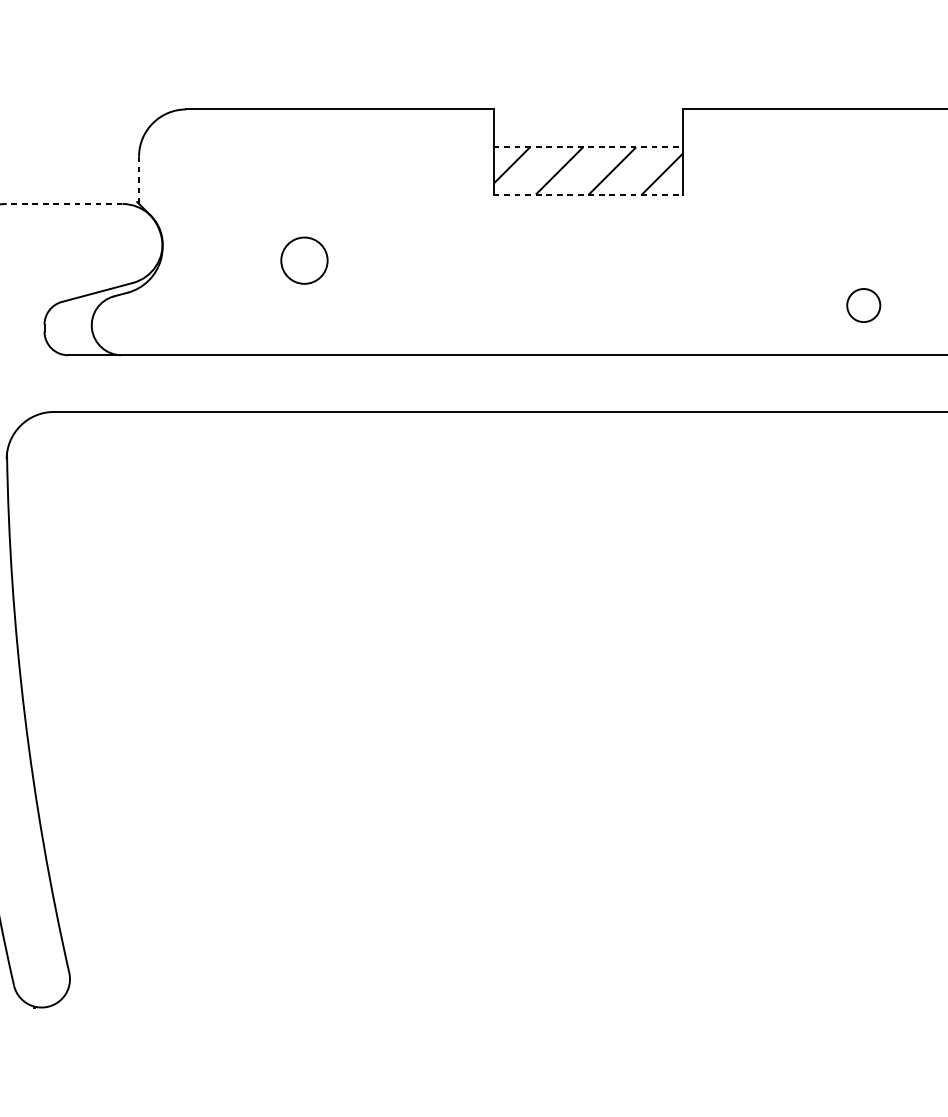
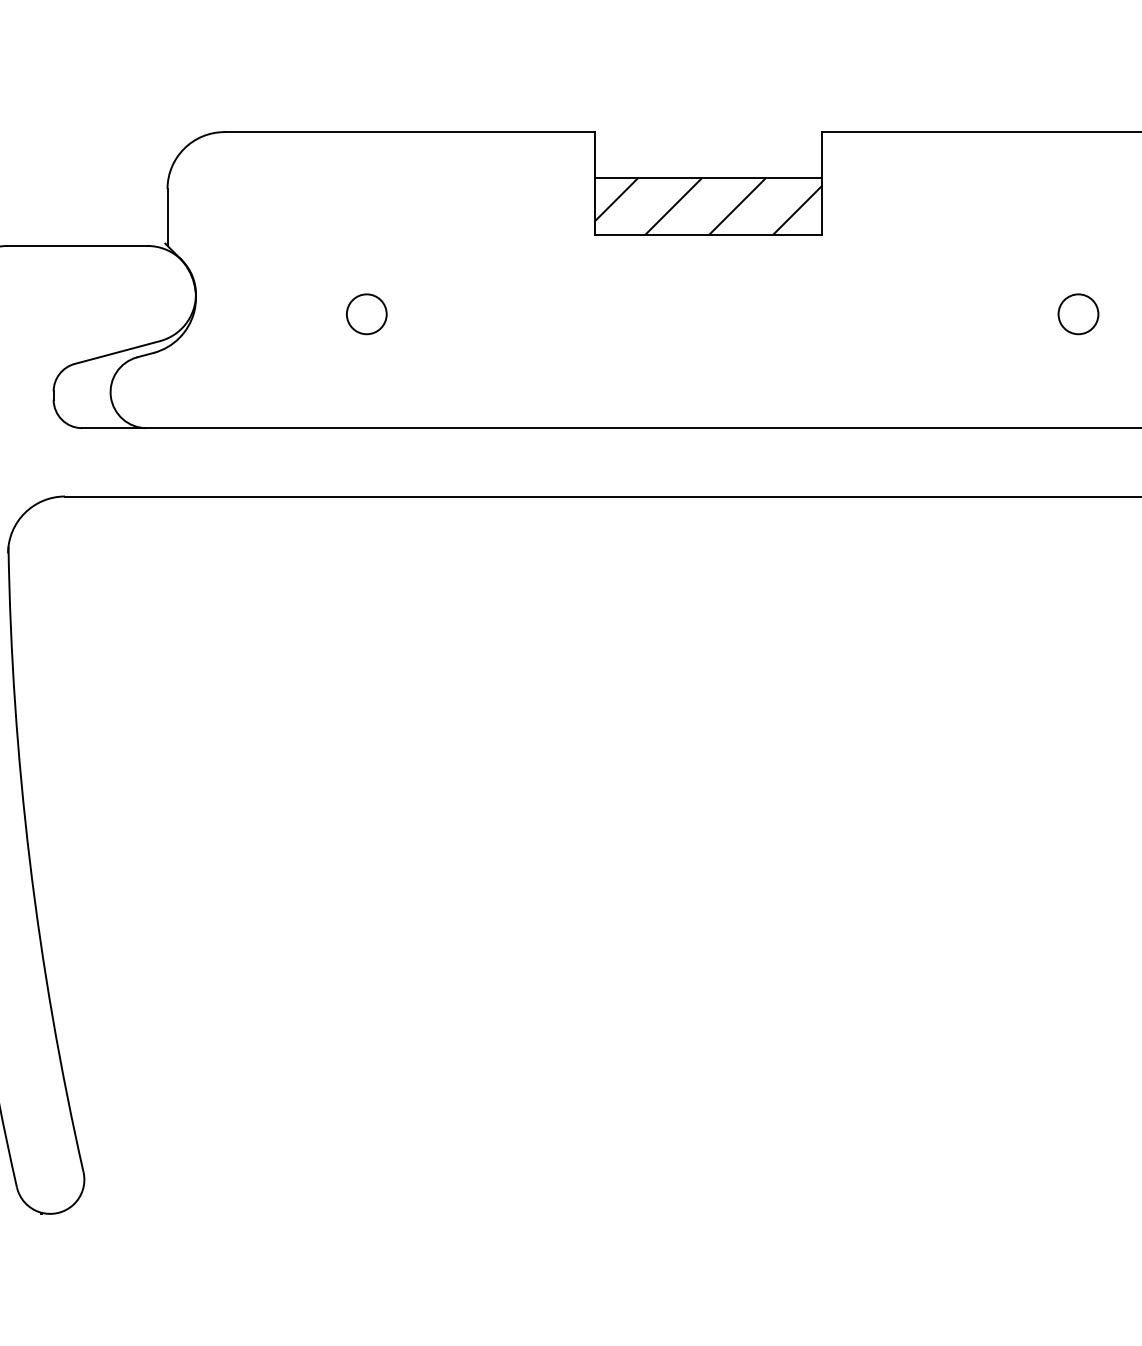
line: (588, 147) -> (708, 177), dashed -> solid
line: (139, 180) -> (167, 217), dashed -> solid
line: (588, 194) -> (708, 234), dashed -> solid
line: (64, 203) -> (77, 245), dashed -> solid
circle: (304, 260) -> (366, 314), size x0.71
circle: (863, 305) -> (1078, 314), moved

